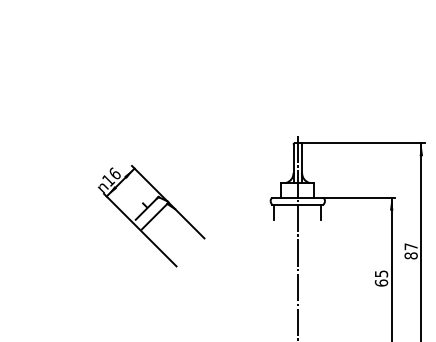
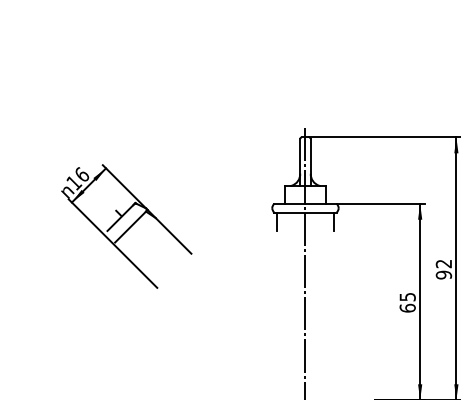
text: (410, 251) -> (443, 269), 87 -> 92

